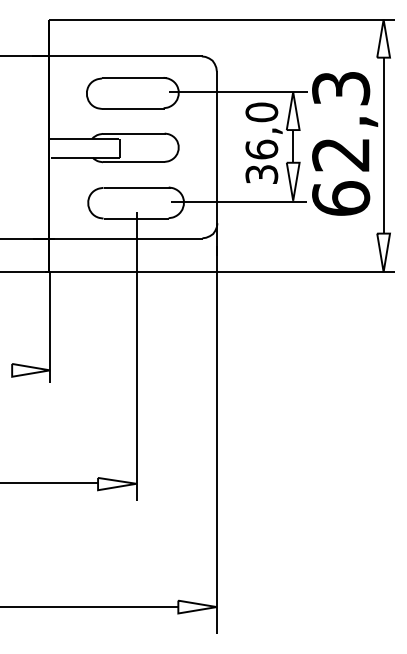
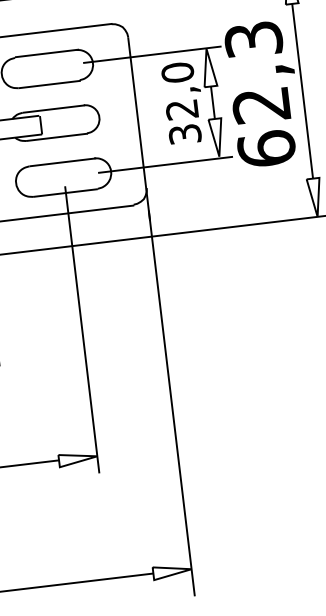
text: (261, 149) -> (181, 109), 36,0 -> 32,0

